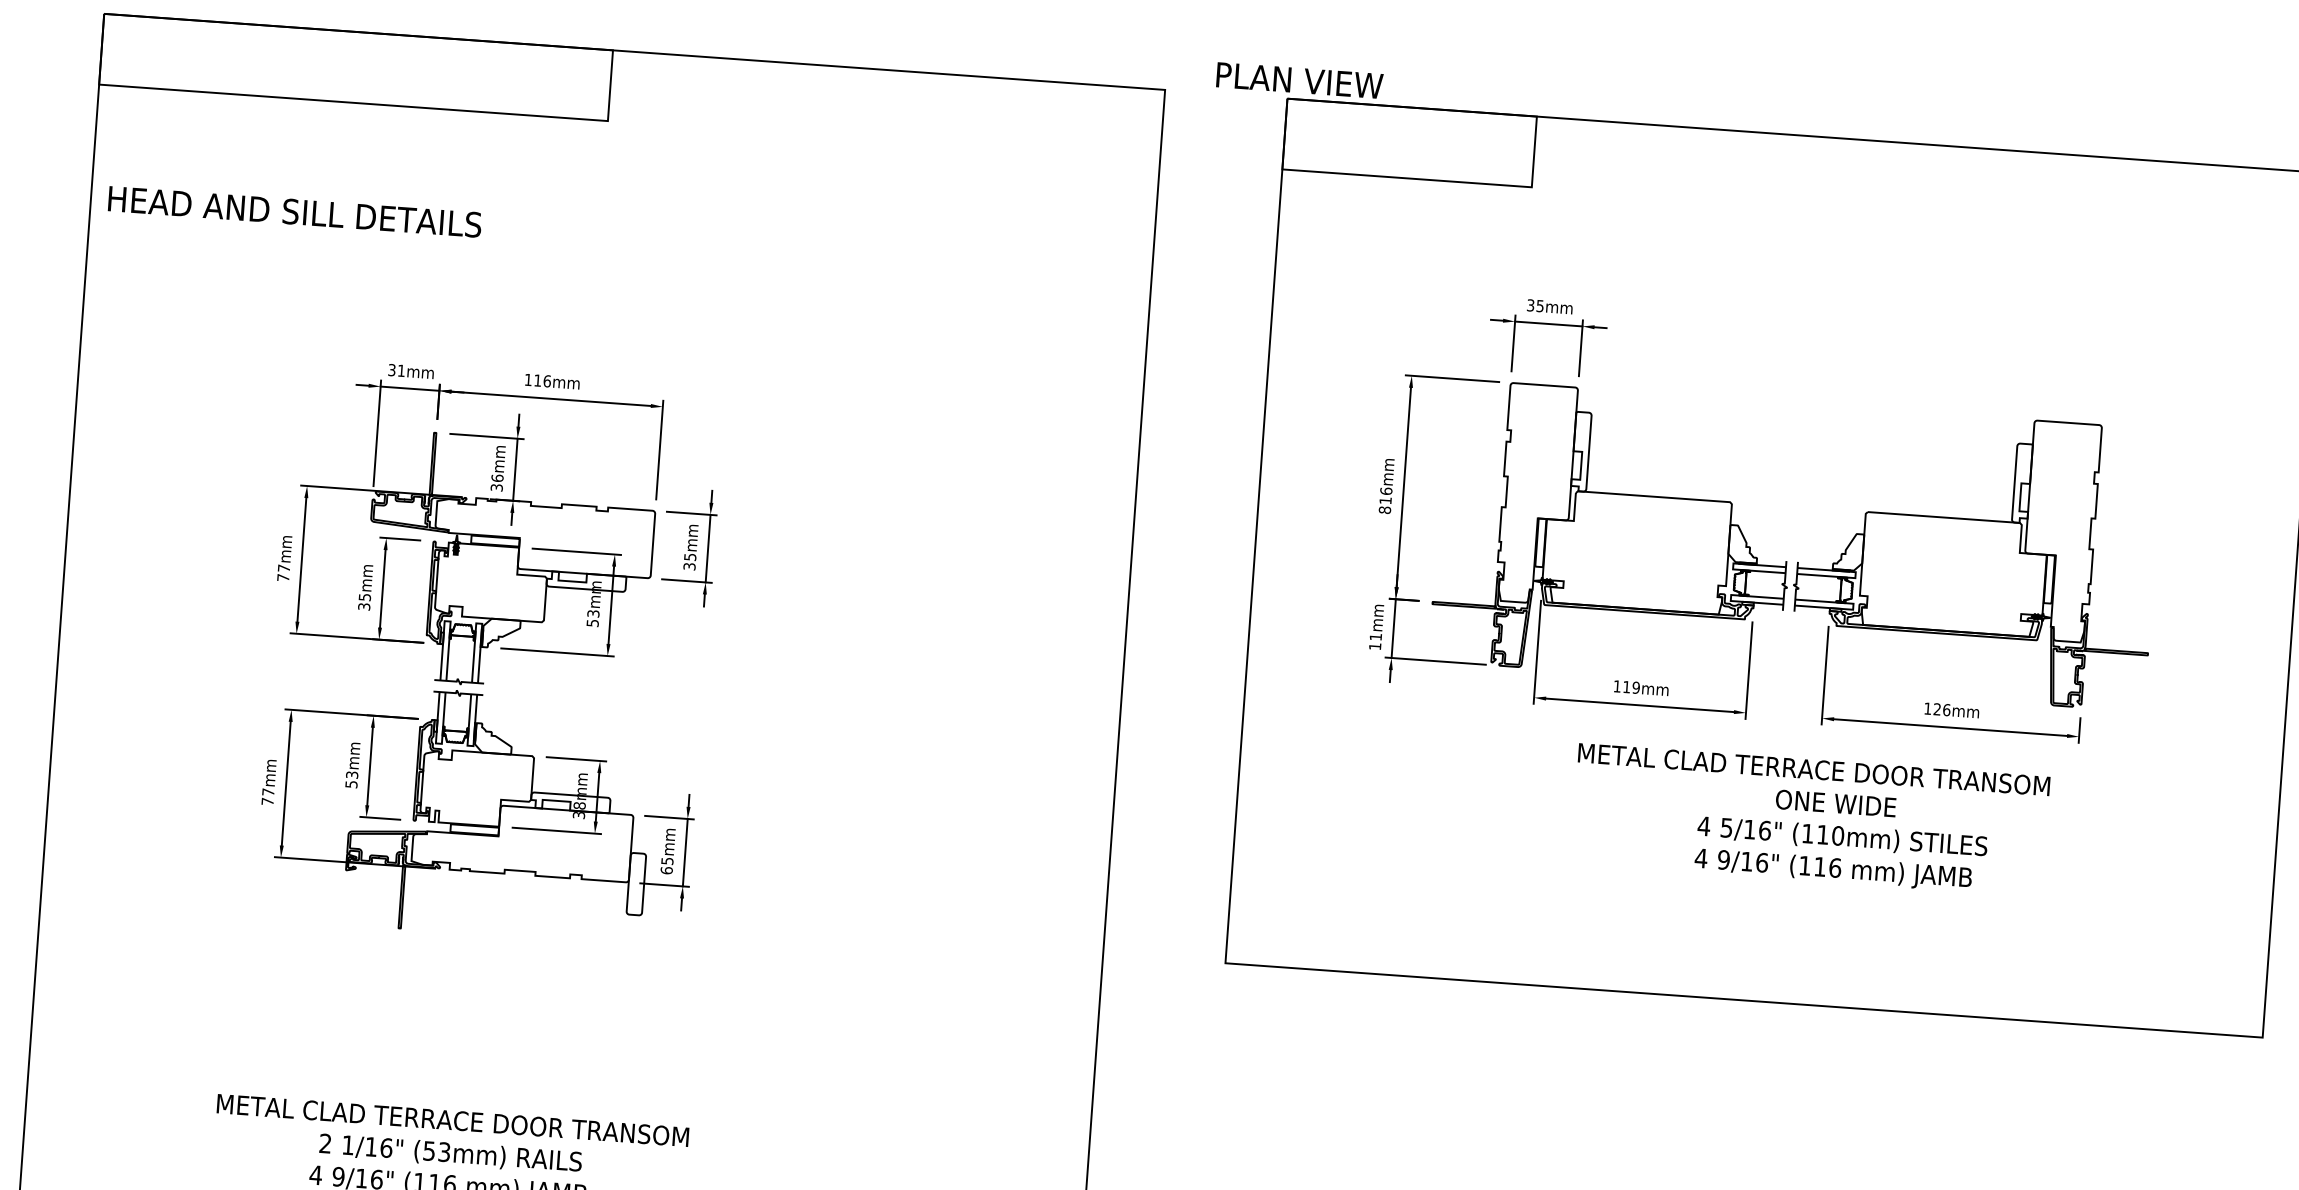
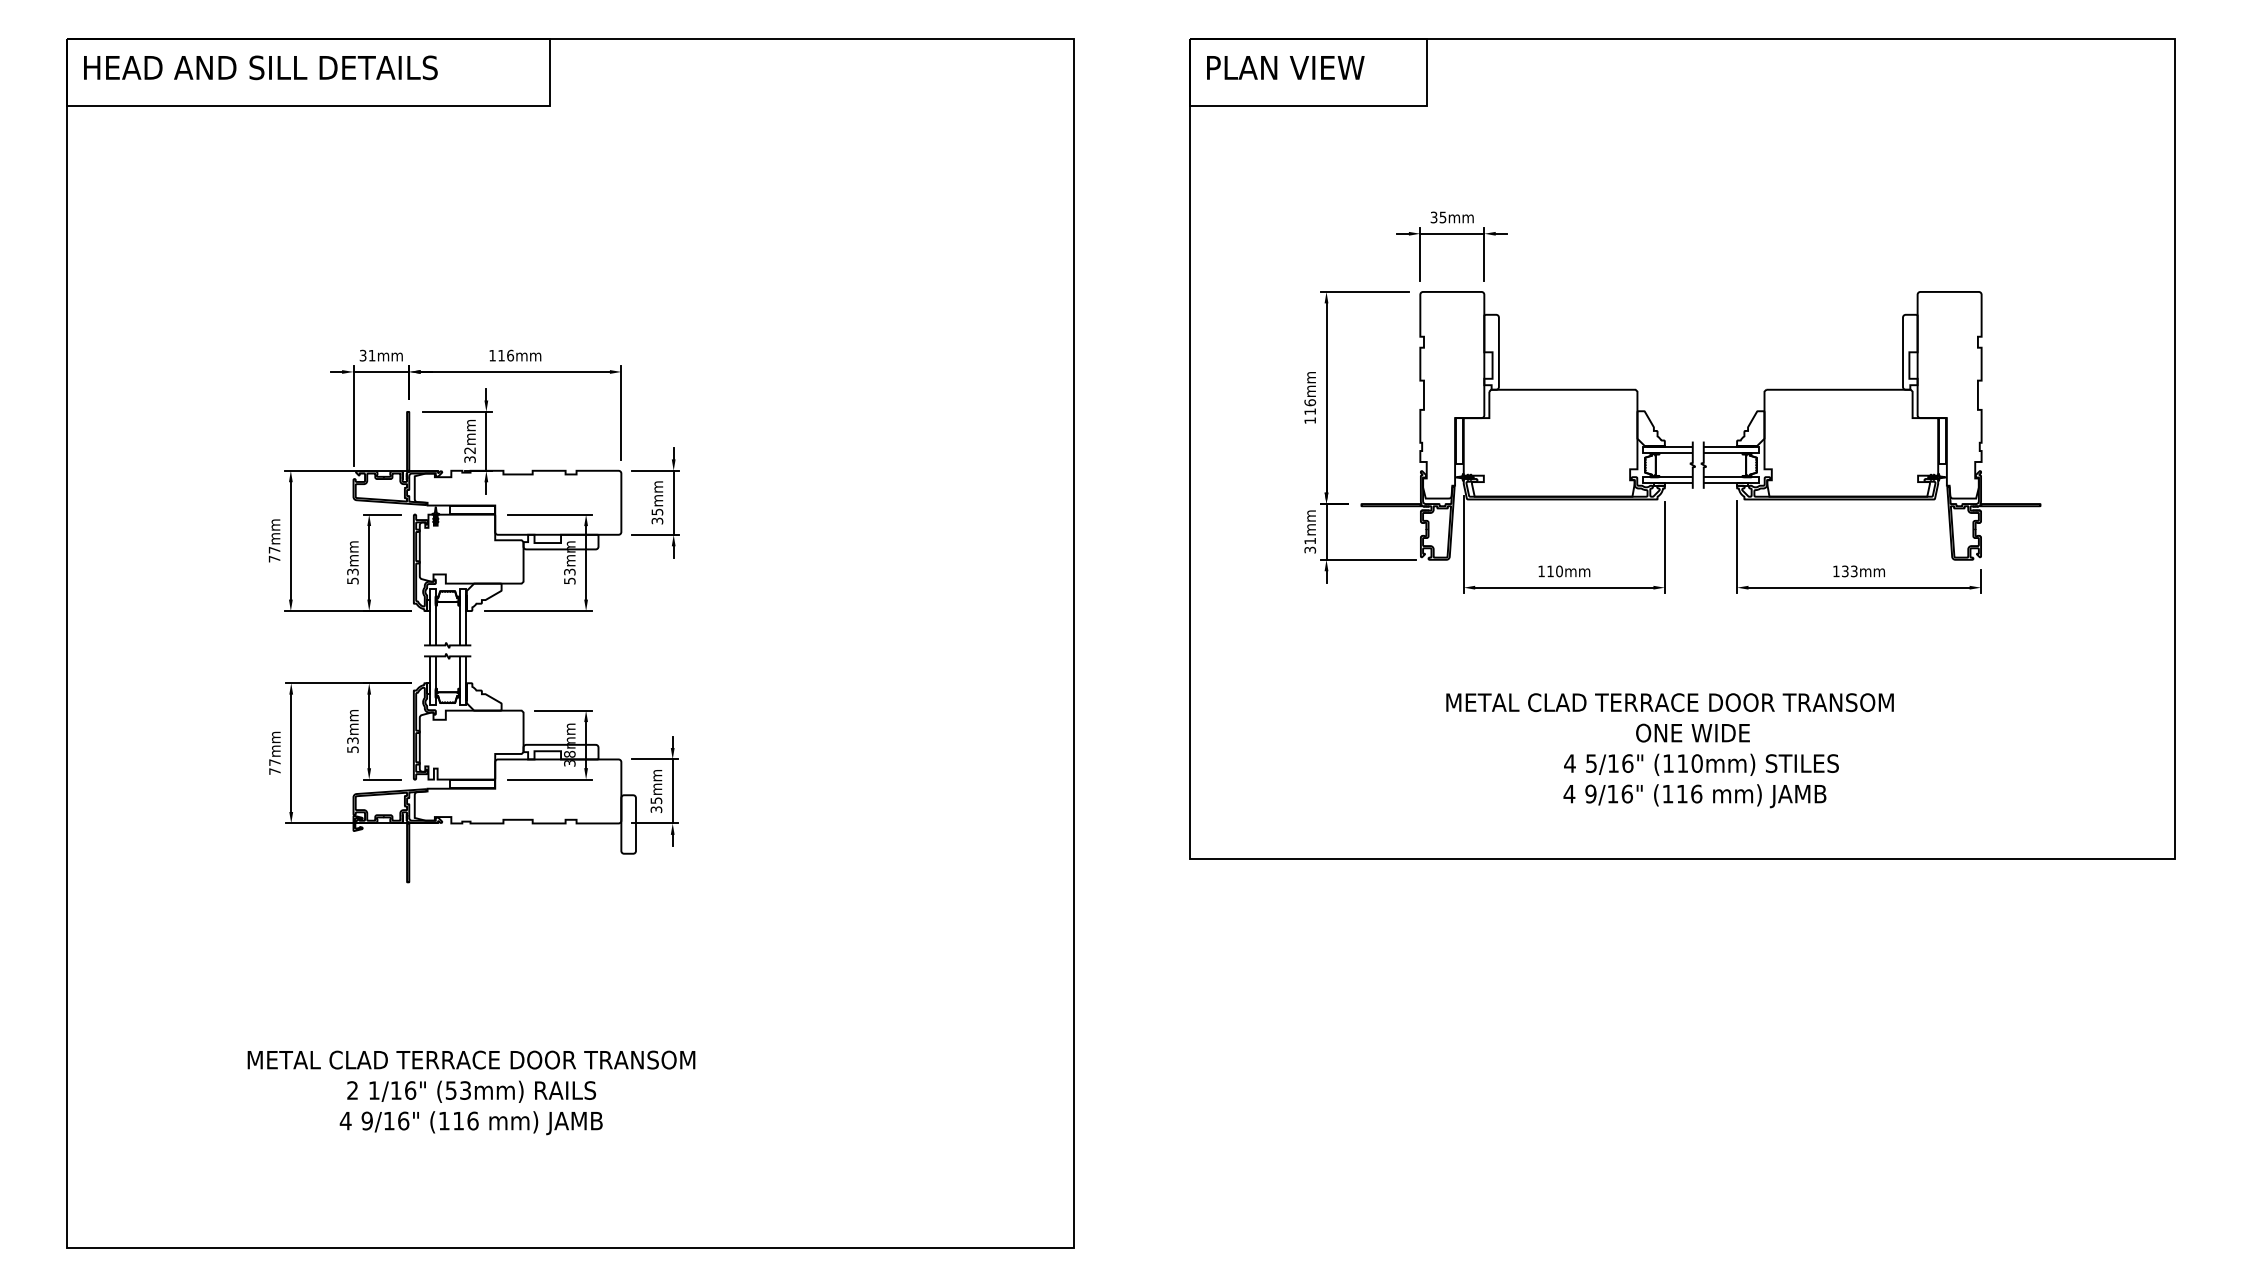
text: (1299, 80) -> (1285, 67), moved
text: (294, 211) -> (260, 67), moved
text: (496, 478) -> (469, 450), 36mm -> 32mm
text: (1385, 510) -> (1310, 420), 816mm -> 116mm
text: (364, 602) -> (352, 576), 35mm -> 53mm
text: (1375, 645) -> (1310, 549), 11mm -> 31mm
text: (1636, 687) -> (1559, 571), 119mm -> 110mm
text: (1941, 709) -> (1849, 571), 126mm -> 133mm
text: (1809, 820) -> (1669, 750), moved
text: (666, 870) -> (656, 809), 65mm -> 35mm

